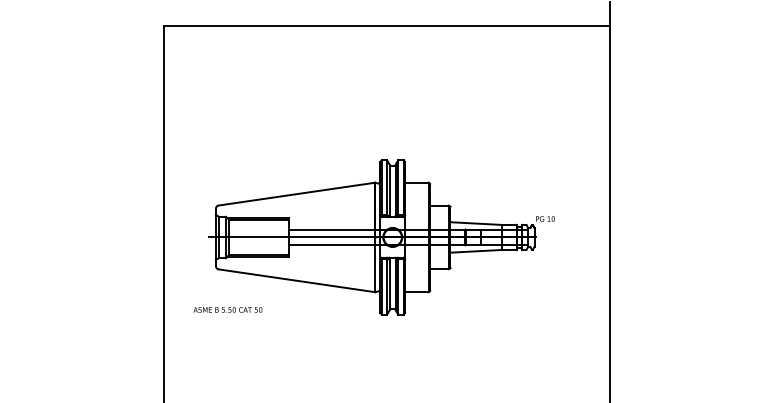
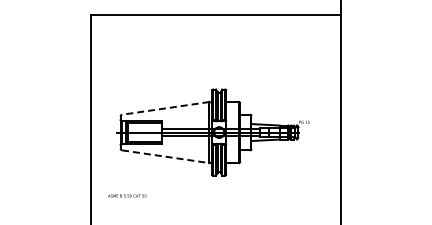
line: (296, 194) -> (165, 108), solid -> dashed
line: (298, 280) -> (166, 156), solid -> dashed
text: (228, 309) -> (127, 195), moved

